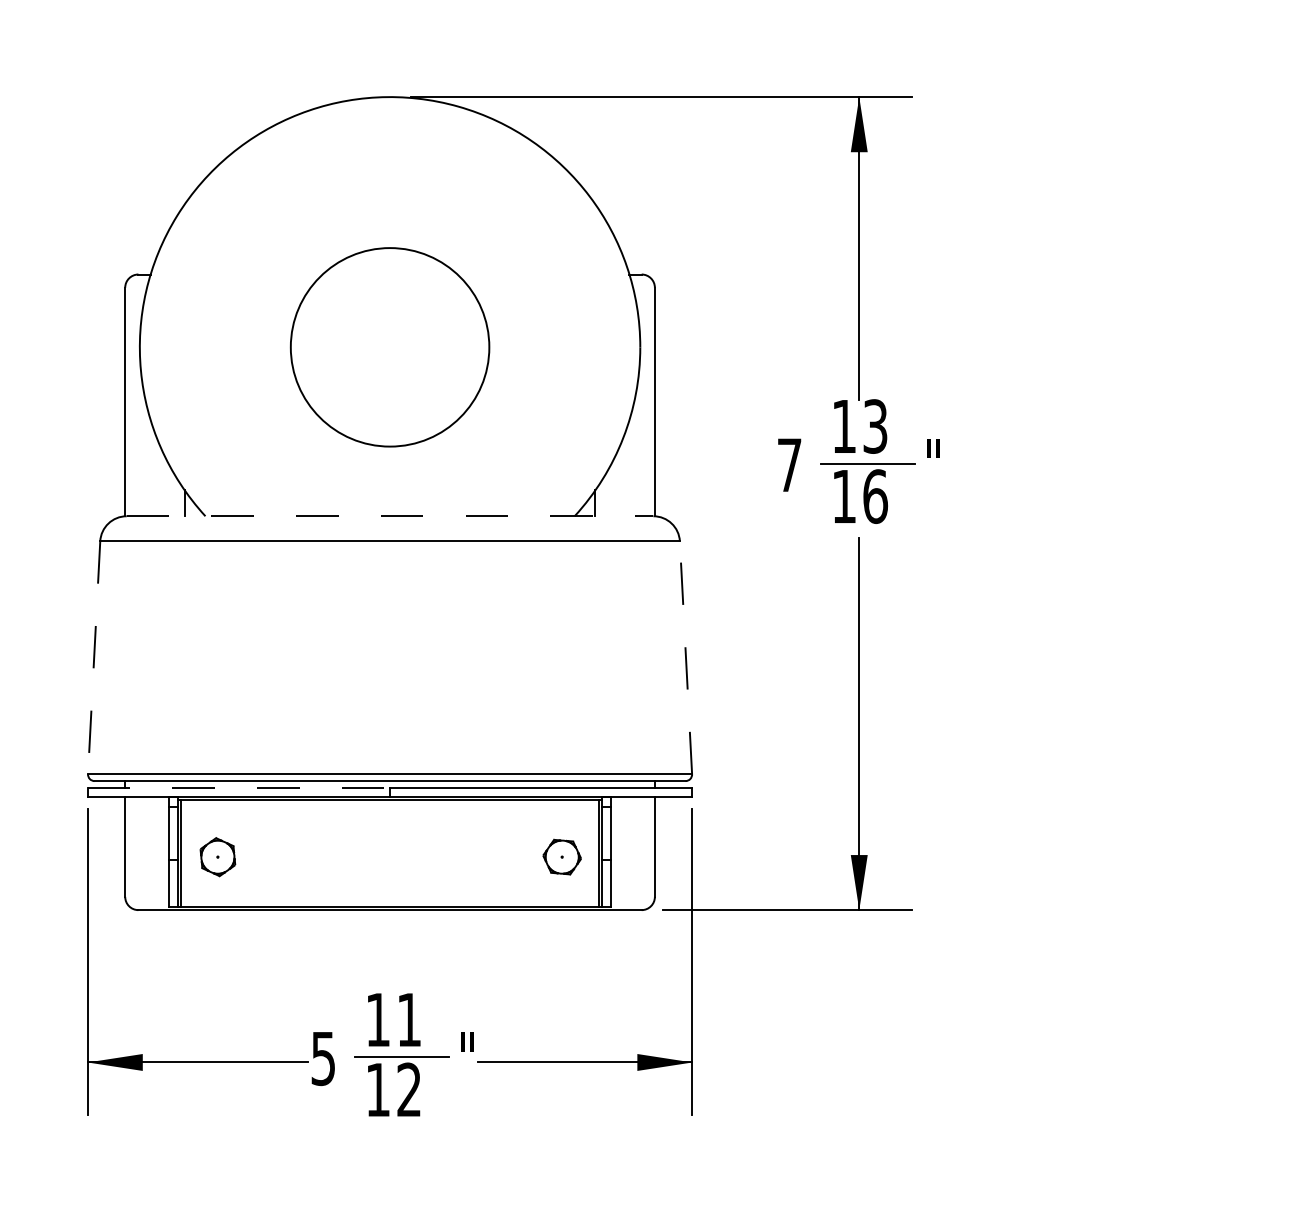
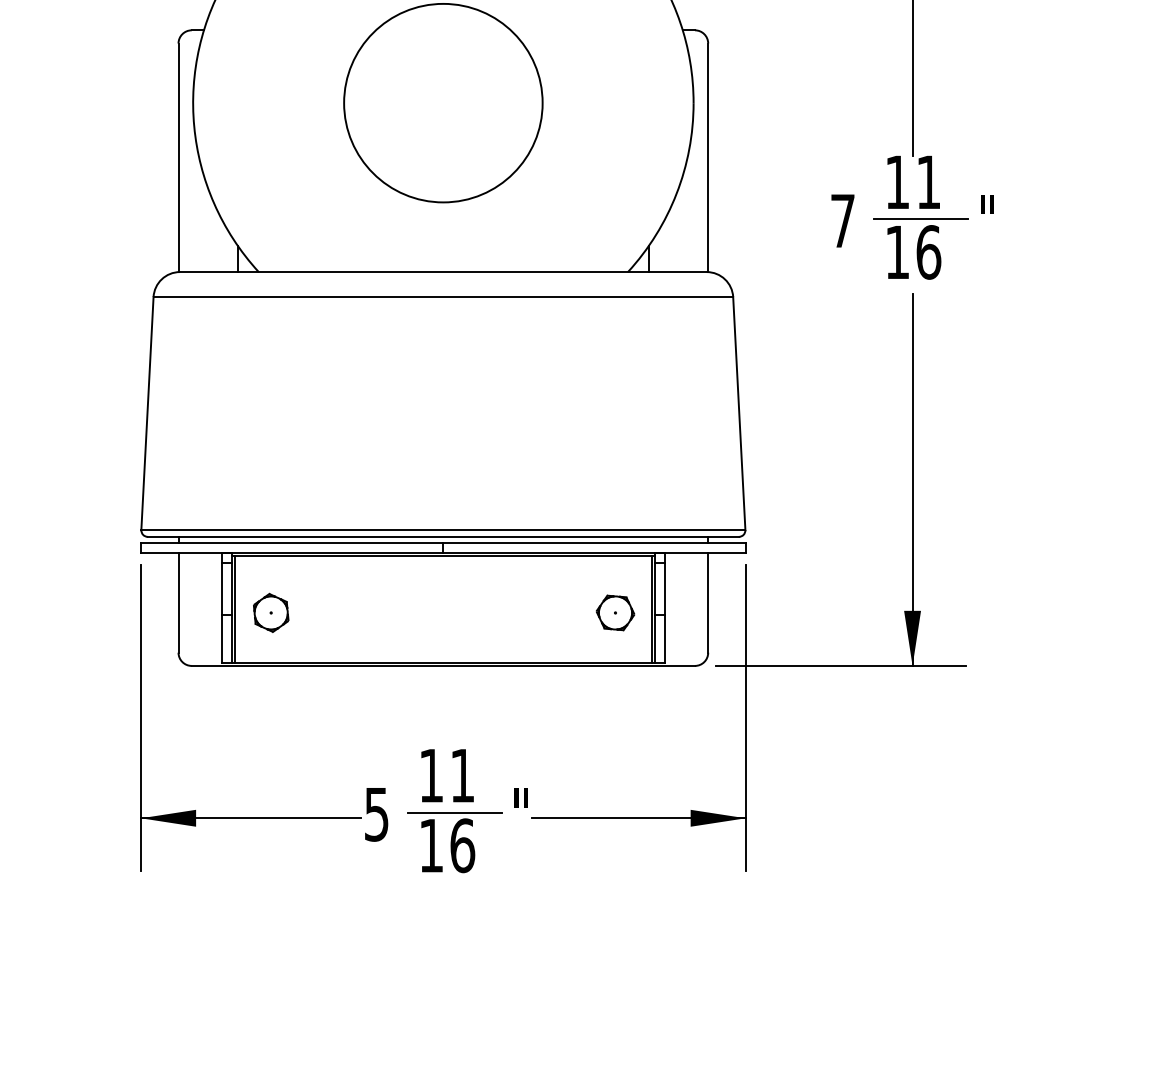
text: (875, 426) -> (928, 182), 13 -> 11
line: (390, 516) -> (443, 272), dashed -> solid
line: (94, 657) -> (147, 413), dashed -> solid
line: (686, 657) -> (739, 413), dashed -> solid
line: (239, 787) -> (292, 543), dashed -> solid
text: (409, 1089) -> (462, 845), 12 -> 16

